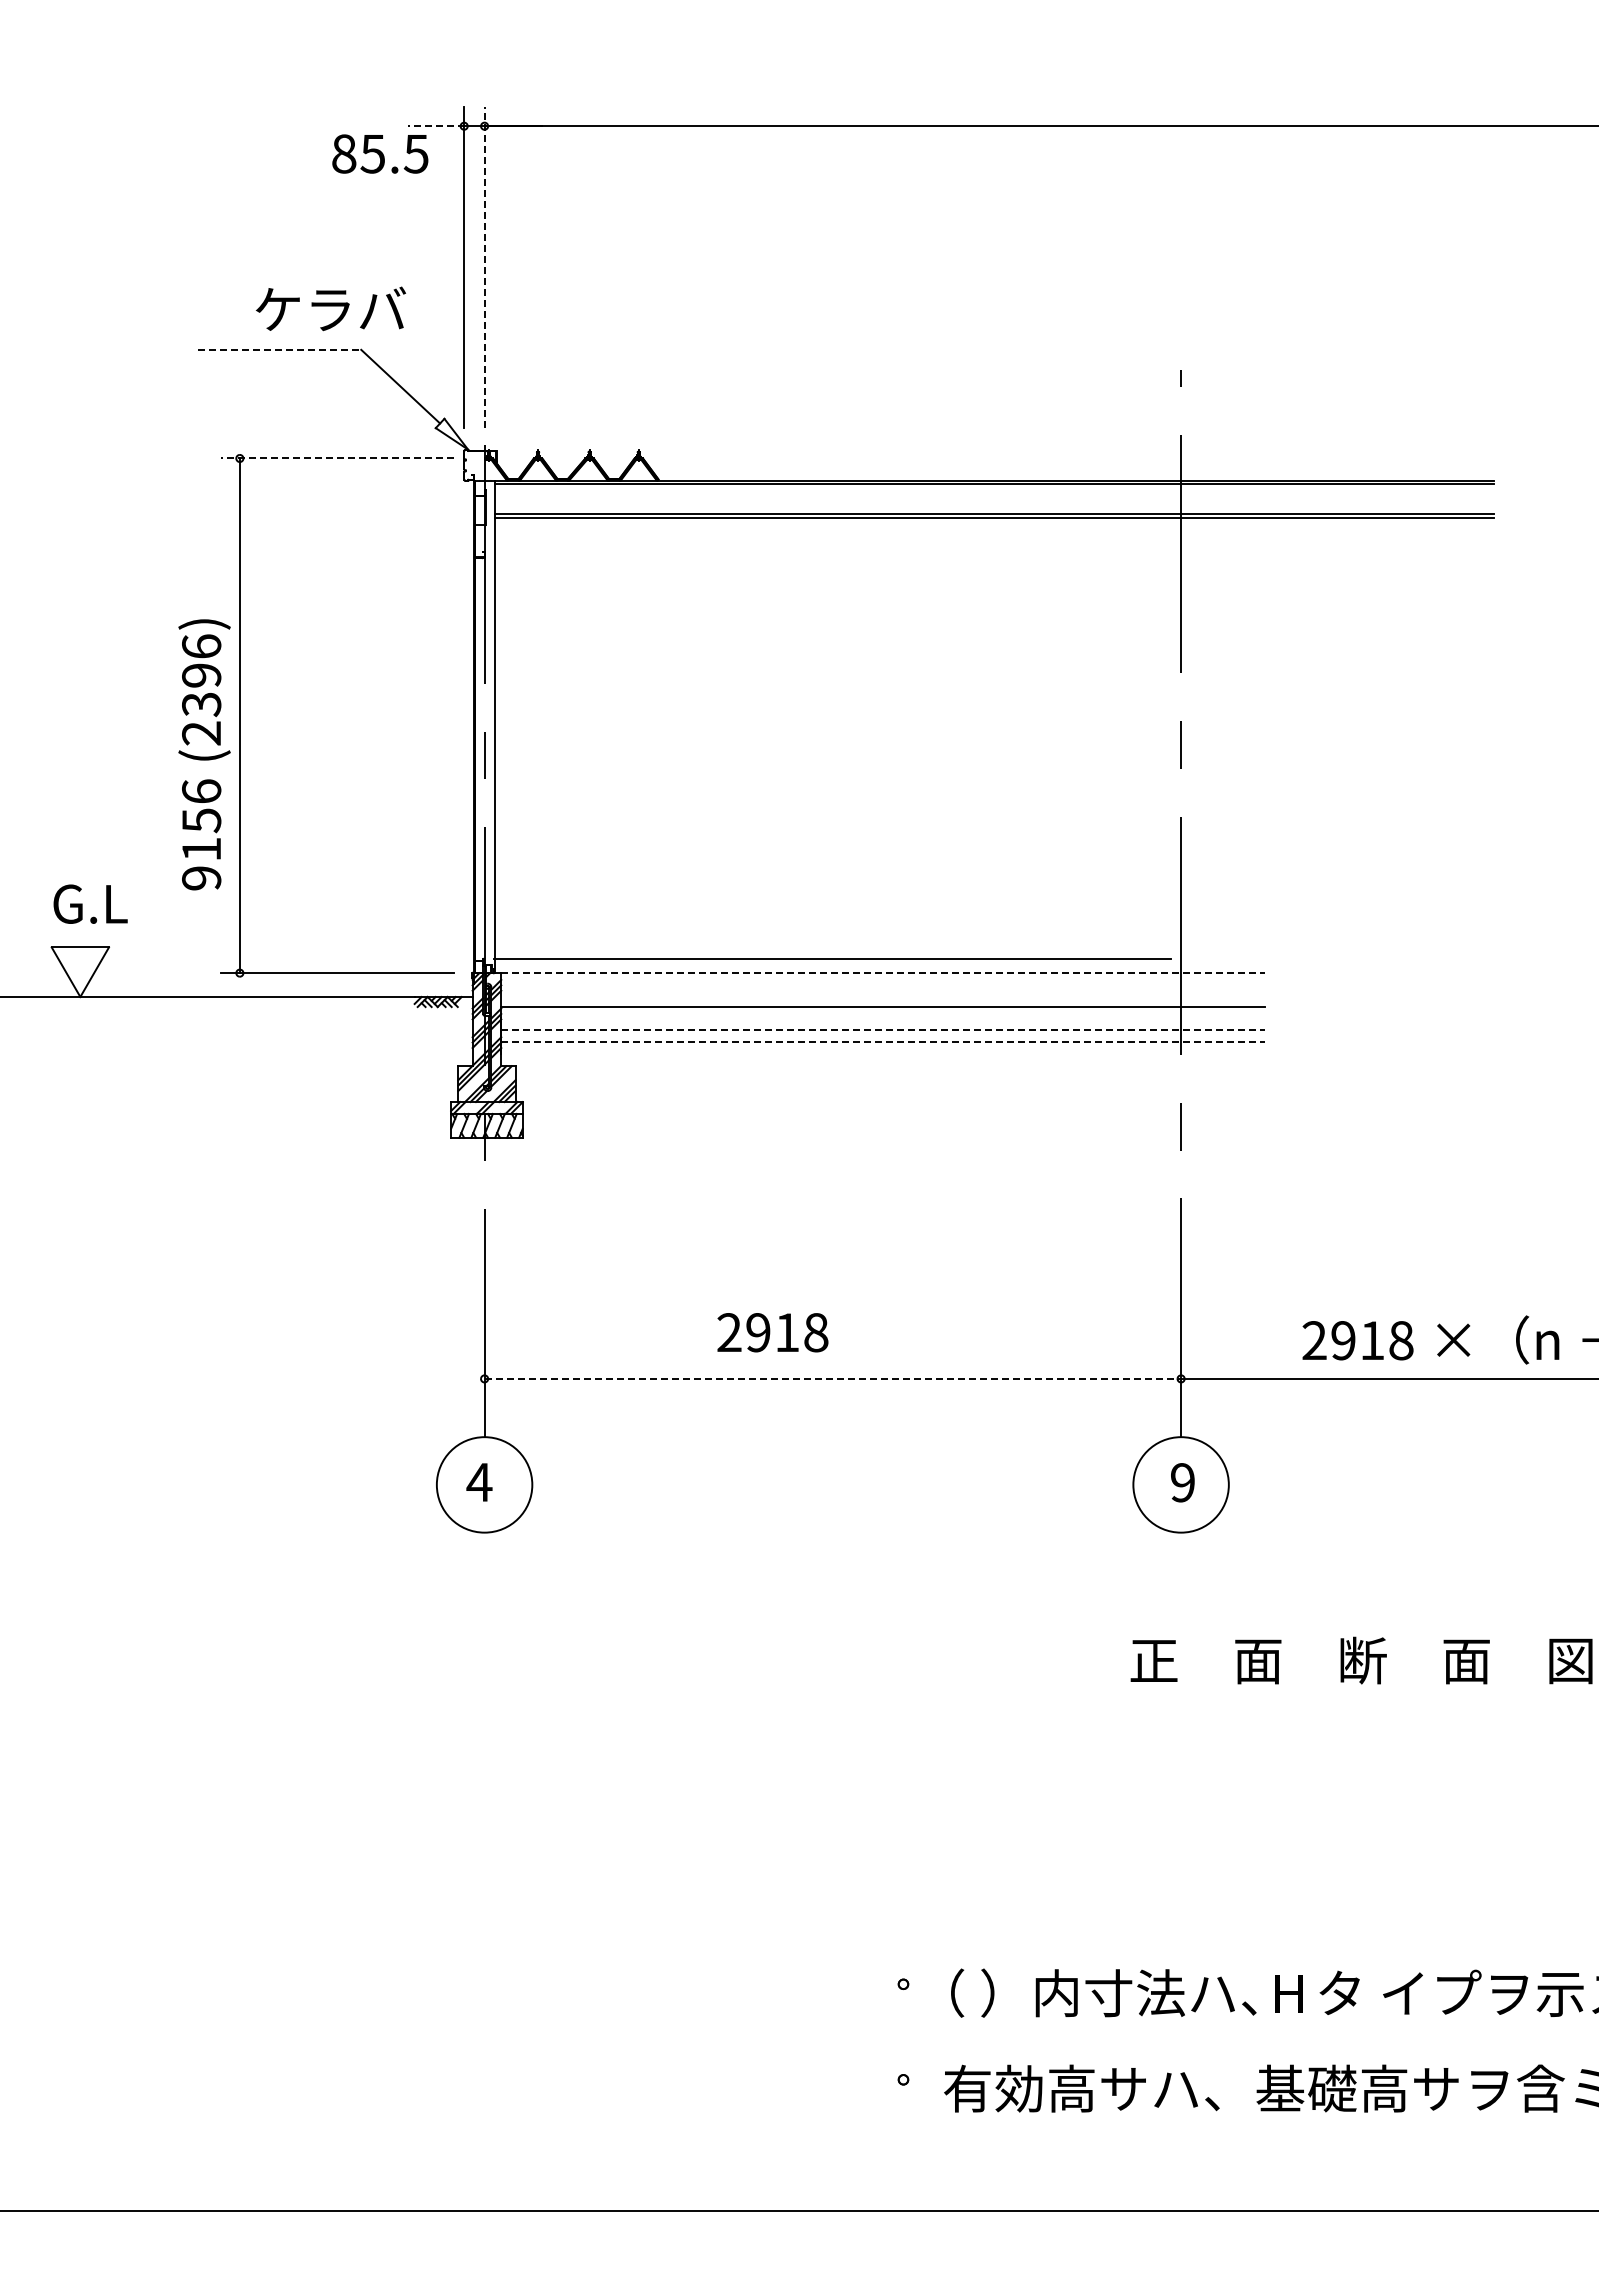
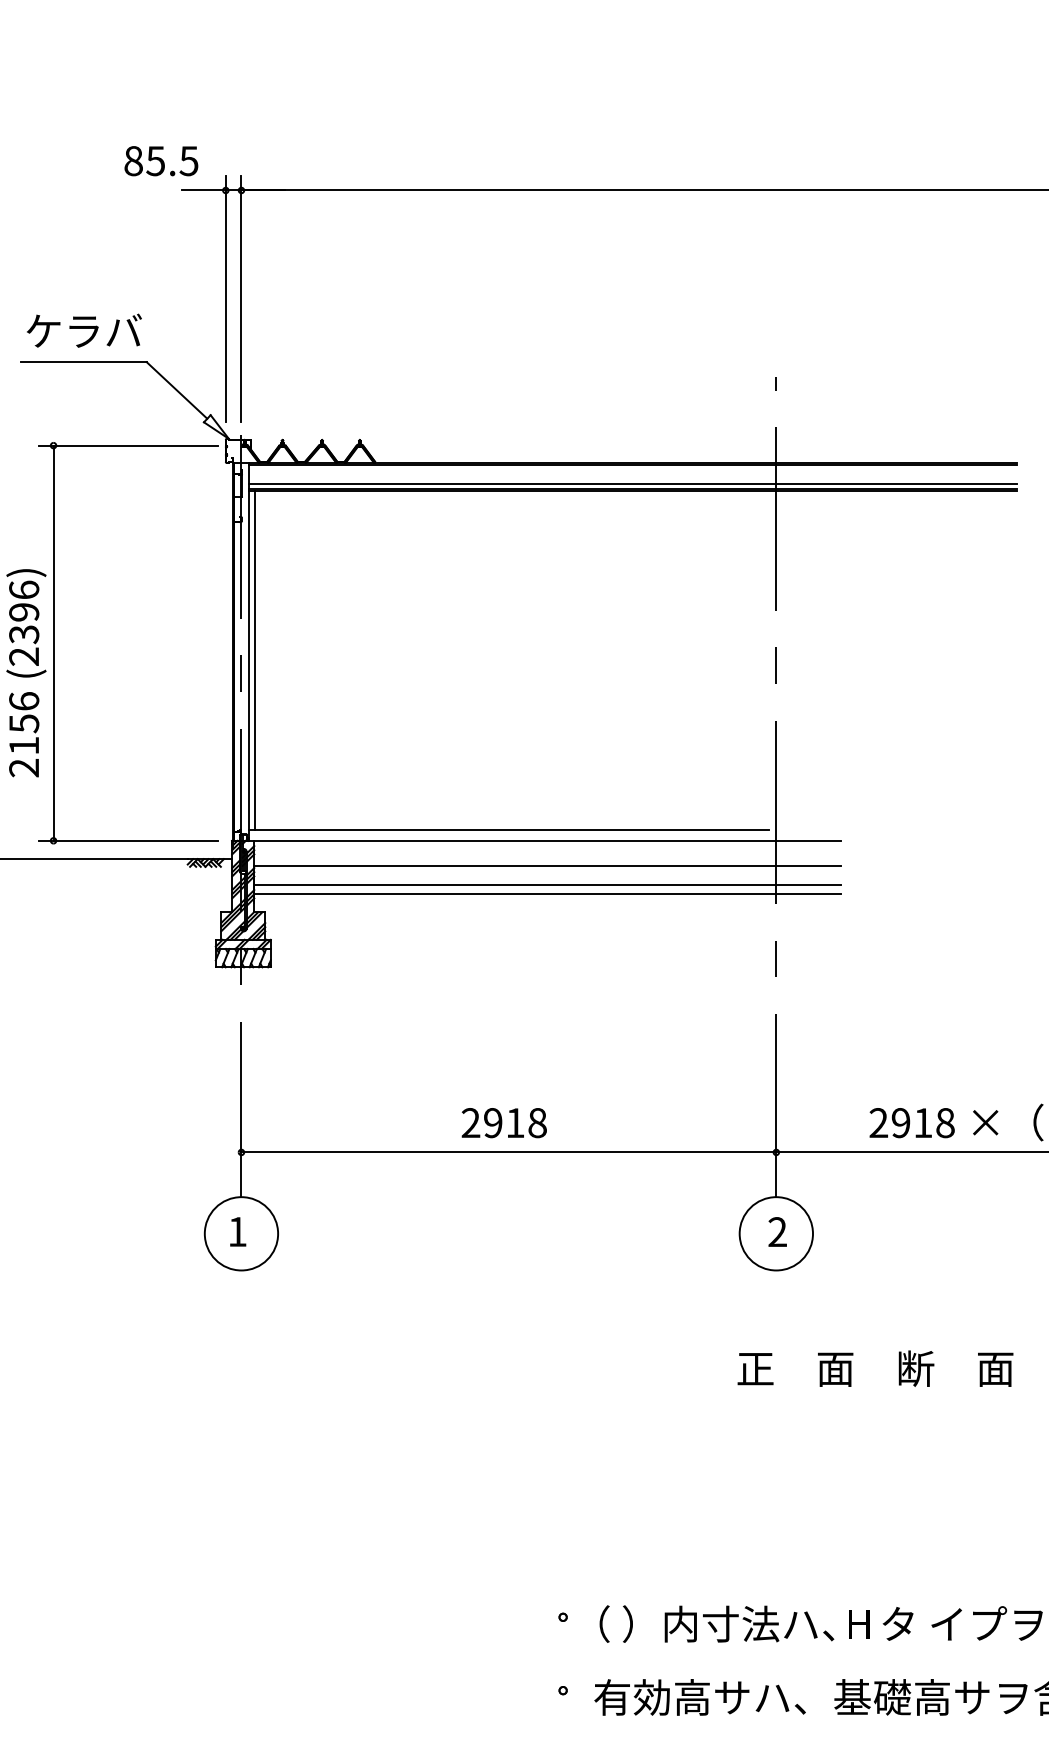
line: (436, 126) -> (204, 190), dashed -> solid
text: (380, 153) -> (161, 160), moved
line: (484, 267) -> (241, 298), dashed -> solid
text: (331, 308) -> (84, 330), moved
line: (279, 349) -> (83, 361), dashed -> solid
line: (336, 458) -> (127, 445), dashed -> solid
line: (994, 507) -> (633, 483), added
line: (501, 737) -> (254, 659), added
text: (201, 878) -> (24, 768), 9156 -> 2156
line: (882, 973) -> (547, 841), dashed -> solid
line: (882, 1030) -> (547, 884), dashed -> solid
line: (882, 1042) -> (547, 894), dashed -> solid
text: (772, 1332) -> (504, 1122), moved
line: (833, 1378) -> (509, 1152), dashed -> solid
text: (479, 1482) -> (237, 1231), 4 -> 1
text: (1182, 1482) -> (777, 1231), 9 -> 2

